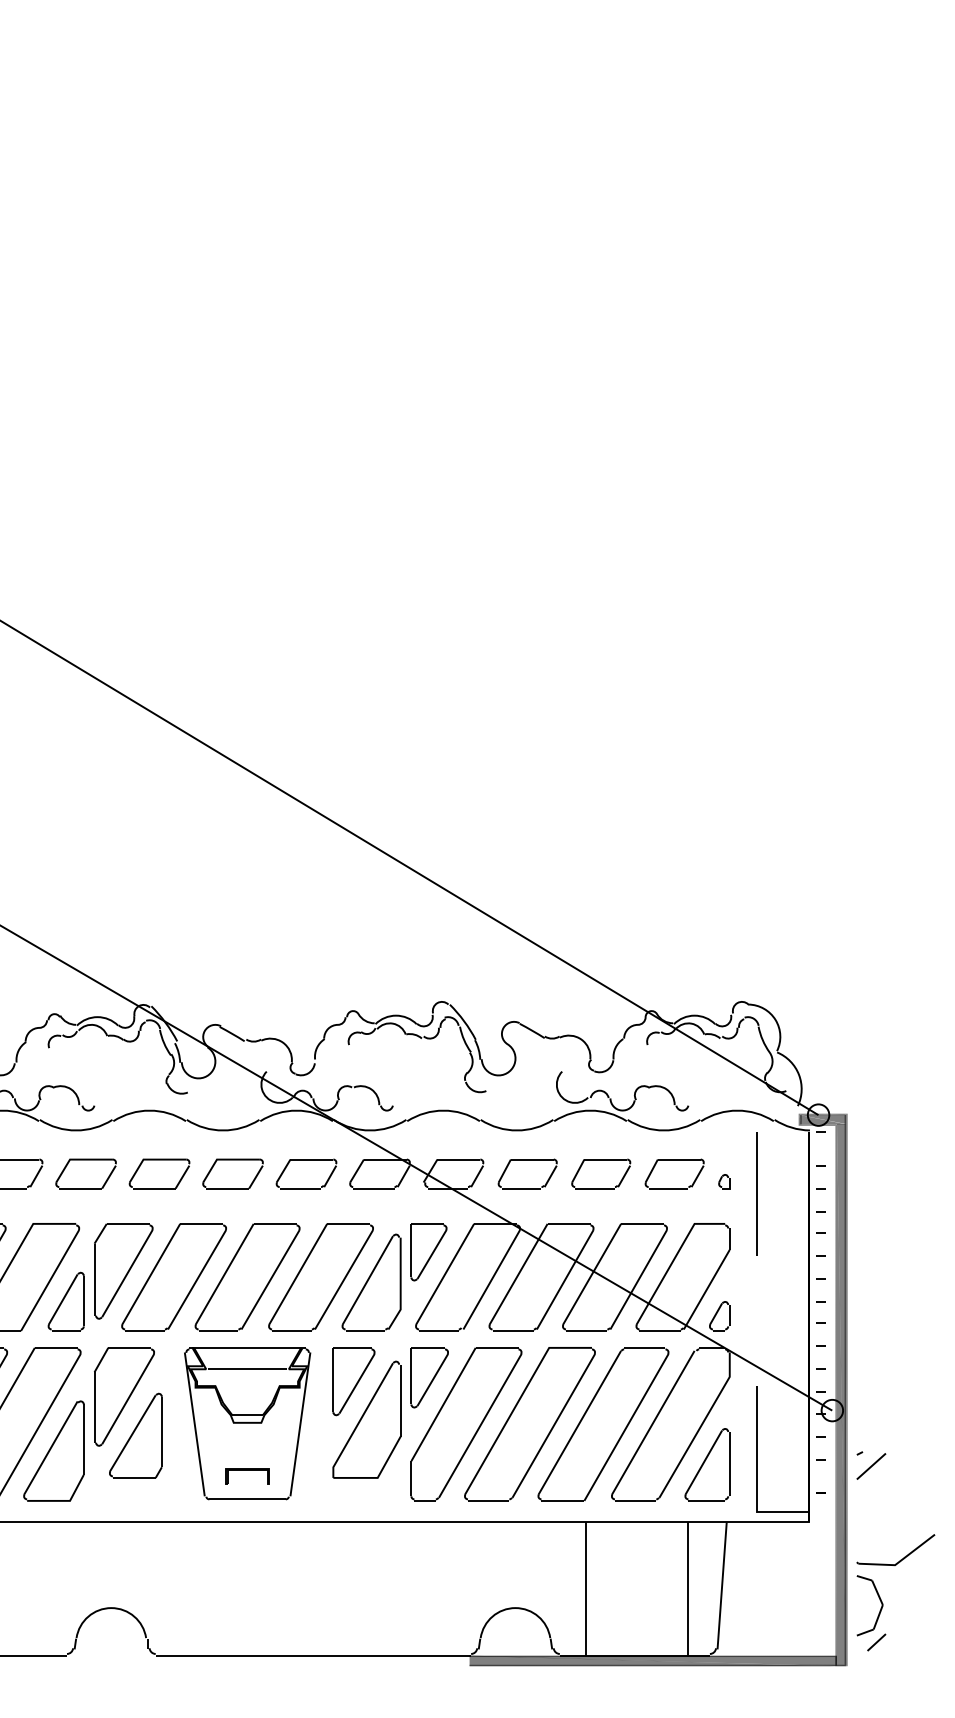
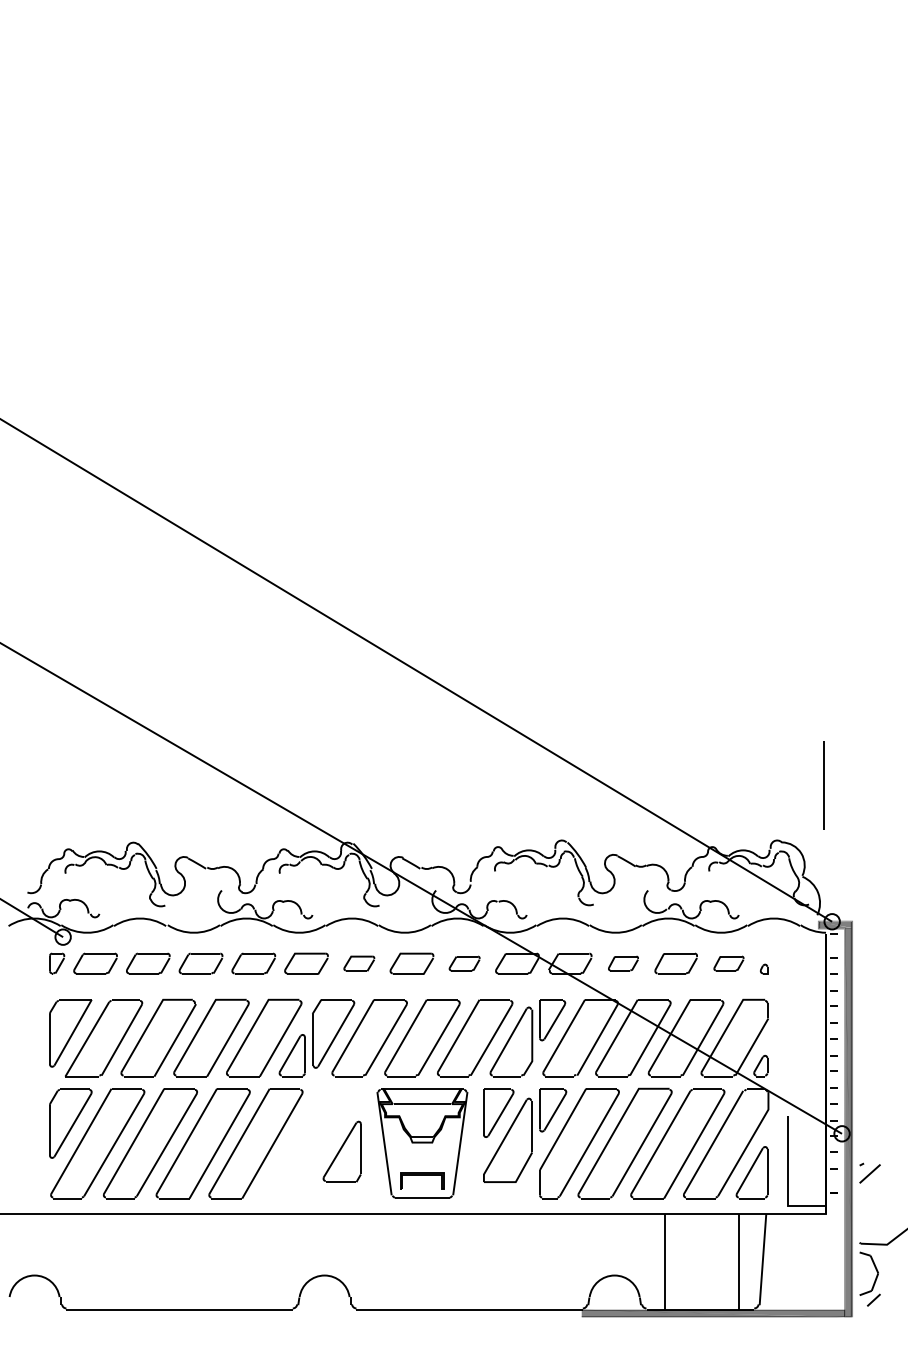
part: (159, 1173) -> (359, 963), size x0.7
part: (306, 1173) -> (464, 963), size x0.7
part: (527, 1173) -> (623, 963), size x0.7
part: (674, 1173) -> (728, 963), size x0.7
line: (756, 1194) -> (823, 785), moved
part: (88, 1424) -> (308, 1143), removed
part: (247, 1477) -> (422, 1181), size x1.4

